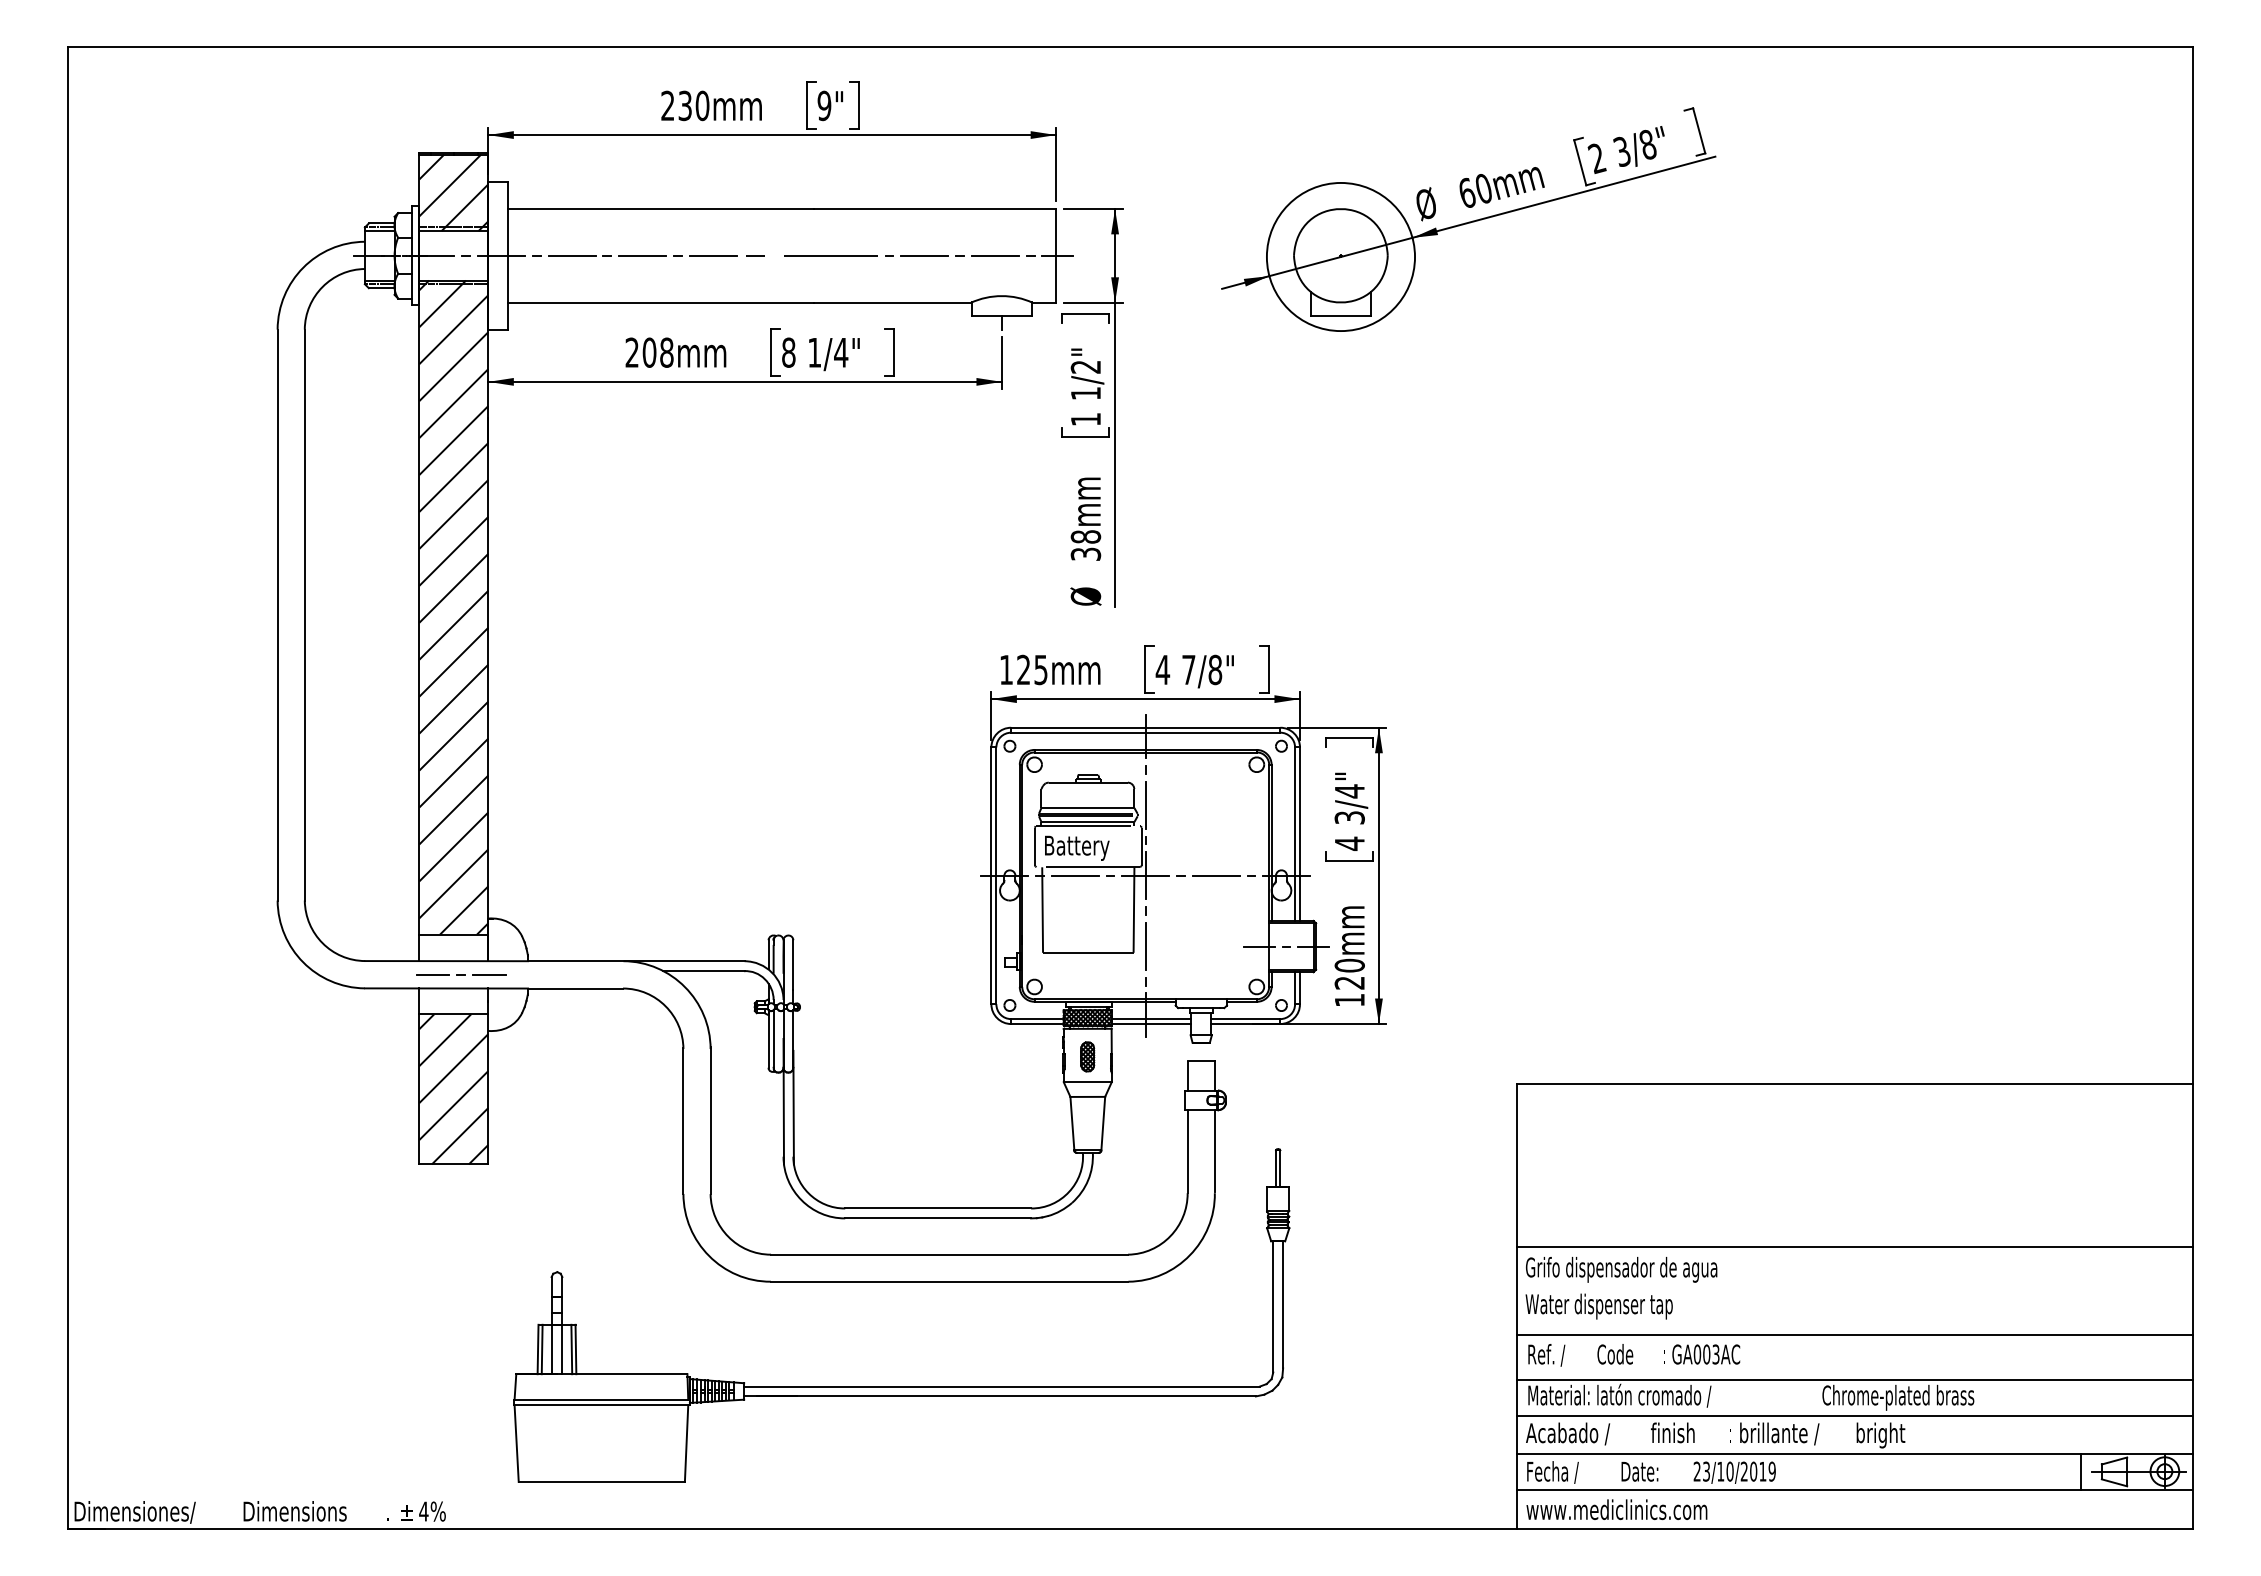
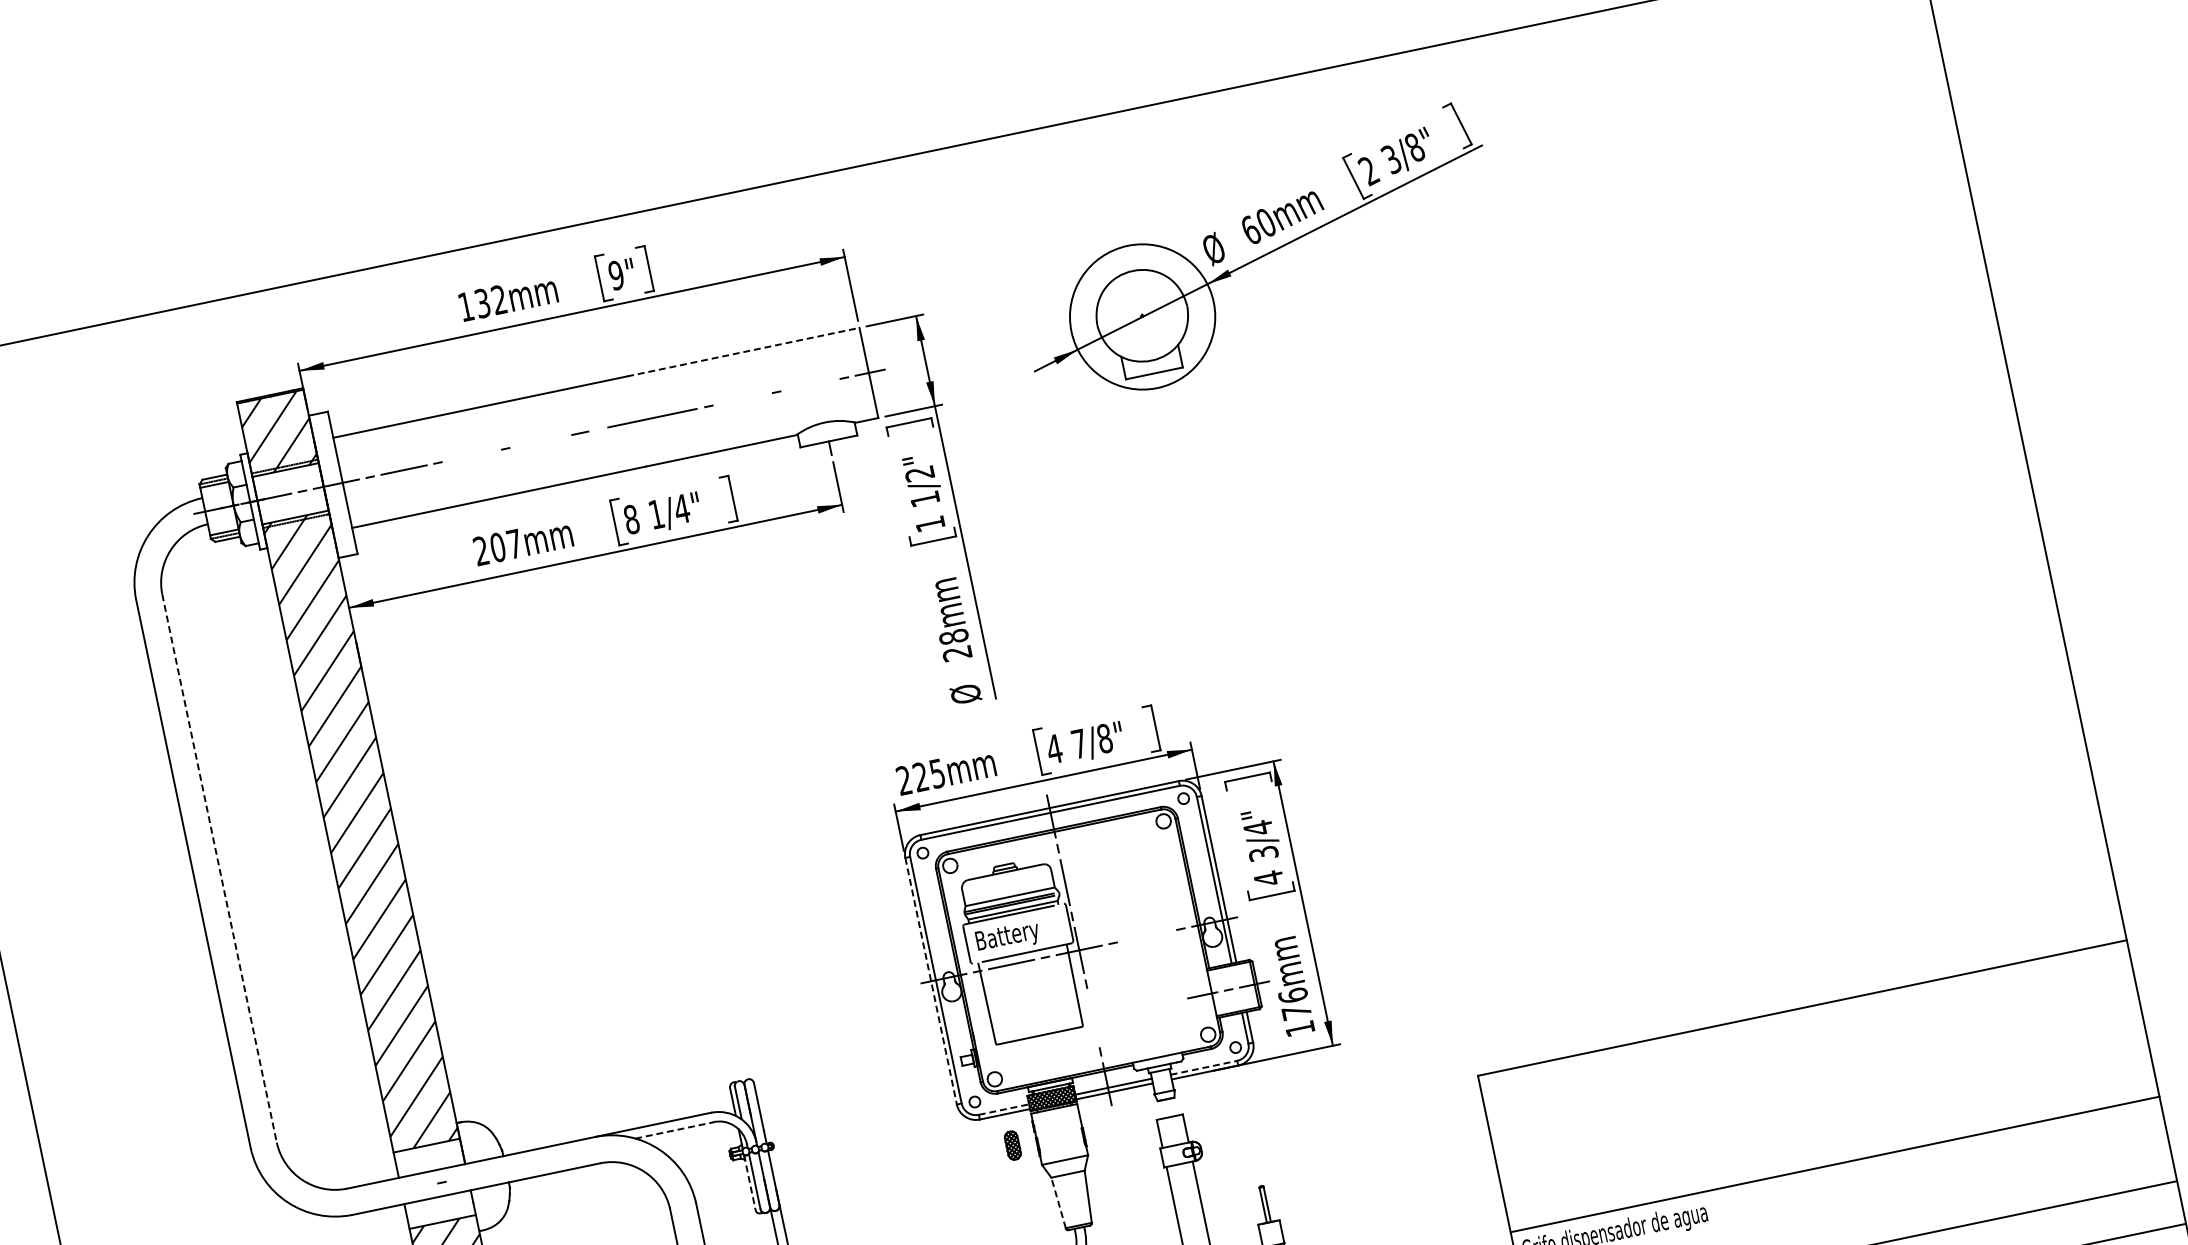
text: (685, 105) -> (482, 302), 230mm -> 132mm
line: (935, 208) -> (743, 351), solid -> dashed
line: (642, 255) -> (471, 455), removed
line: (712, 255) -> (538, 441), removed
line: (924, 255) -> (742, 399), removed
line: (994, 255) -> (809, 385), removed
text: (666, 352) -> (514, 543), 208mm -> 207mm
text: (1086, 553) -> (957, 652), 38mm -> 28mm
line: (304, 615) -> (219, 869), solid -> dashed
text: (1005, 669) -> (903, 780), 125mm -> 225mm
line: (1215, 875) -> (1146, 935), removed
line: (991, 876) -> (931, 981), solid -> dashed
line: (1145, 945) -> (1093, 1017), removed
line: (703, 971) -> (673, 1130), solid -> dashed
text: (1349, 973) -> (1294, 1003), 120mm -> 176mm
line: (432, 974) -> (414, 1188), removed
line: (488, 974) -> (468, 1176), removed
line: (1037, 1019) -> (1004, 1109), solid -> dashed
line: (1245, 1019) -> (1203, 1068), solid -> dashed
line: (768, 1038) -> (749, 1182), solid -> dashed
part: (1087, 1056) -> (1012, 1145), moved
line: (1072, 1123) -> (1058, 1202), solid -> dashed

